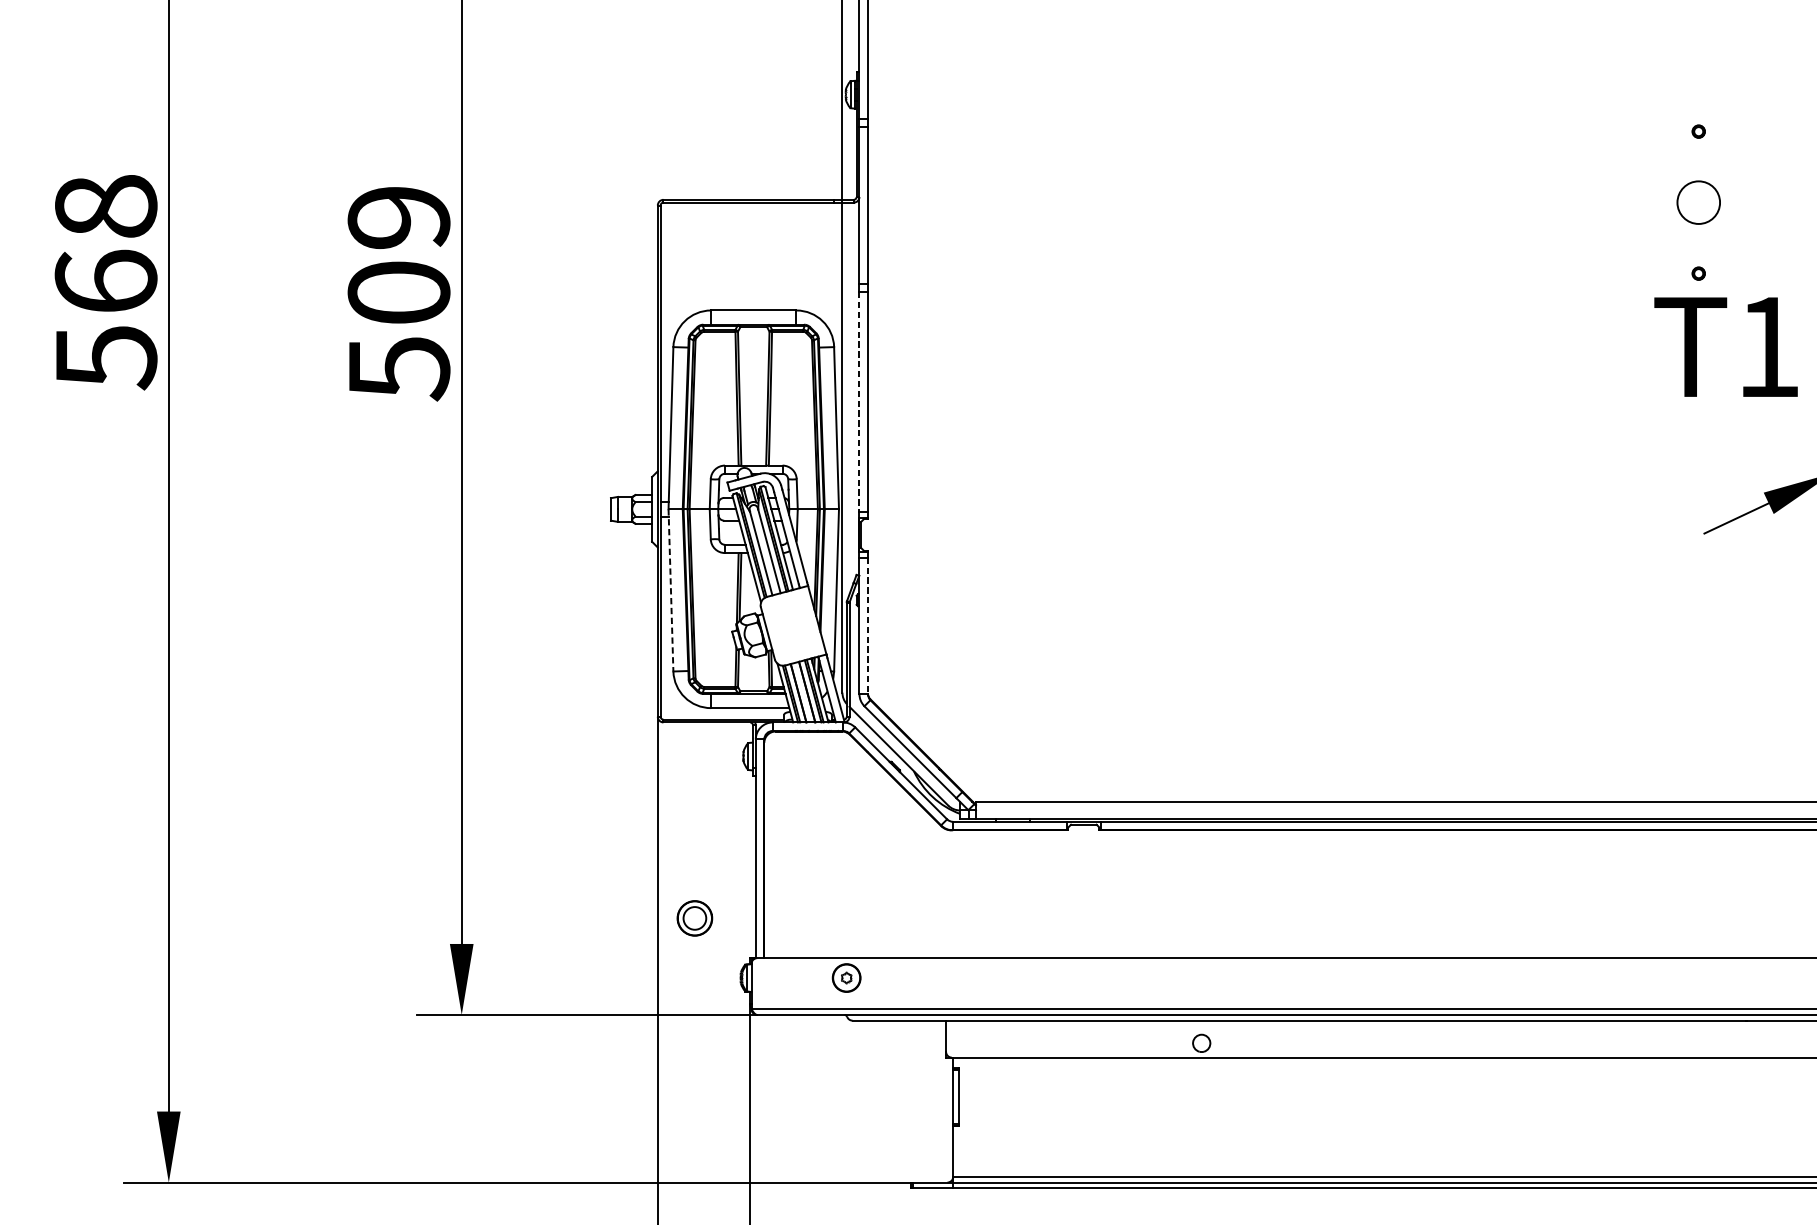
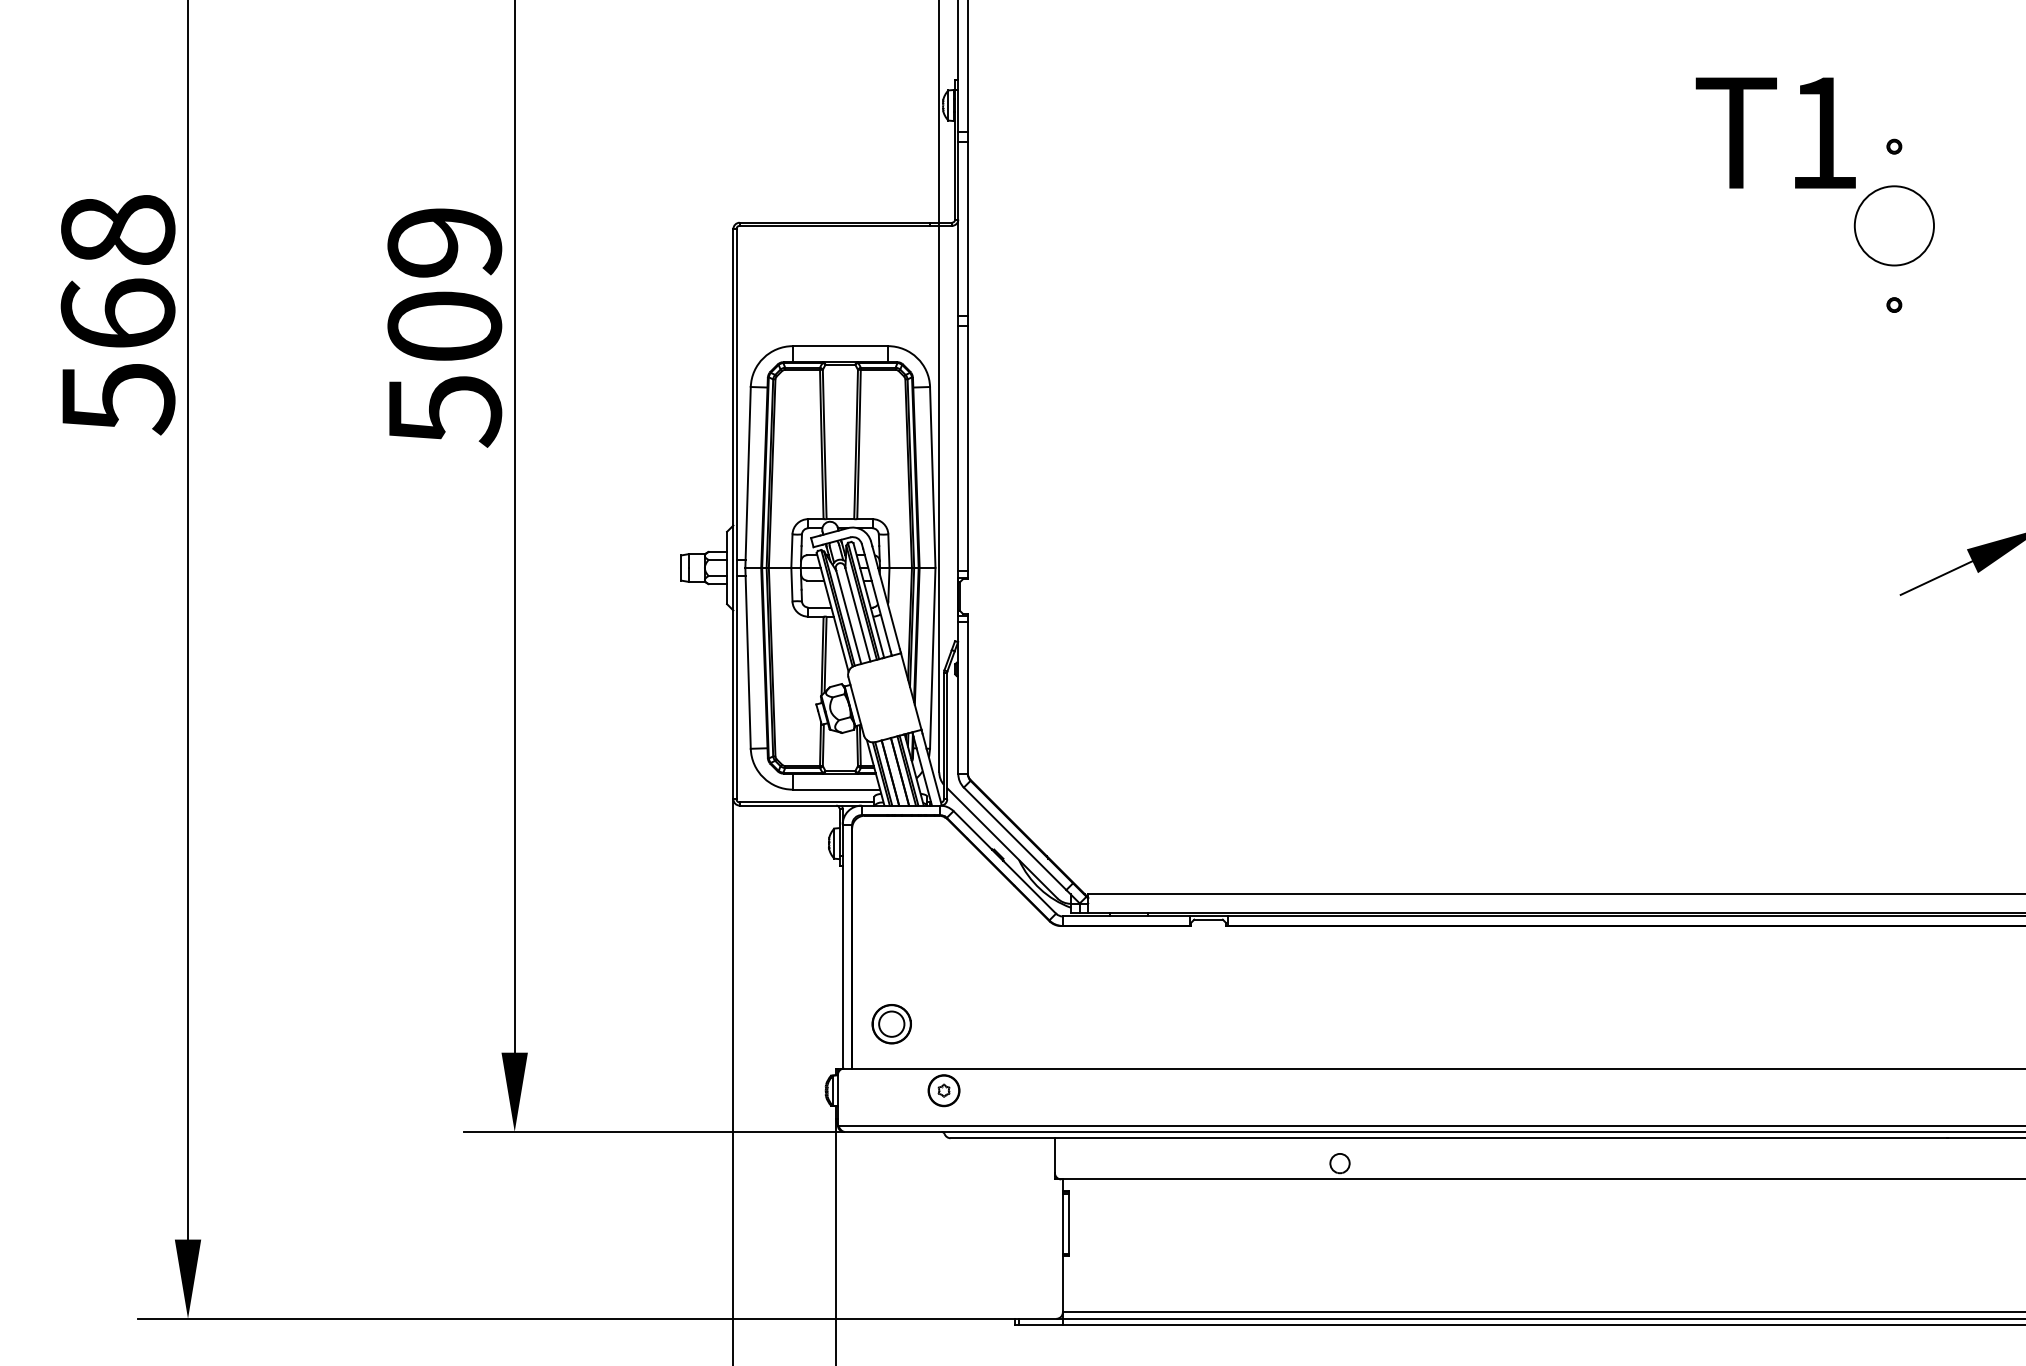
circle: (1697, 202) -> (1893, 225), size x1.67
text: (1725, 346) -> (1775, 132), moved
line: (859, 402) -> (958, 448), dashed -> solid
line: (671, 590) -> (748, 658), dashed -> solid
line: (867, 626) -> (967, 698), dashed -> solid
part: (694, 918) -> (891, 1024), moved

